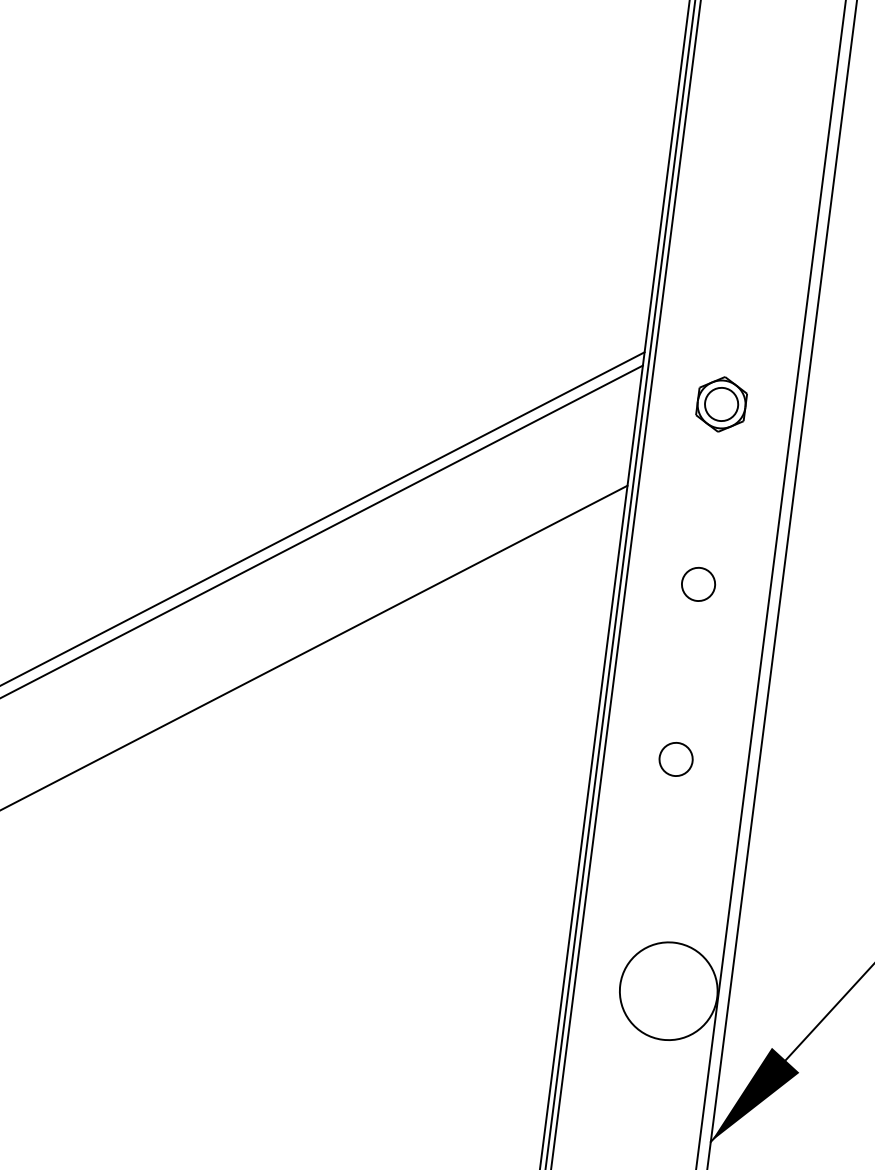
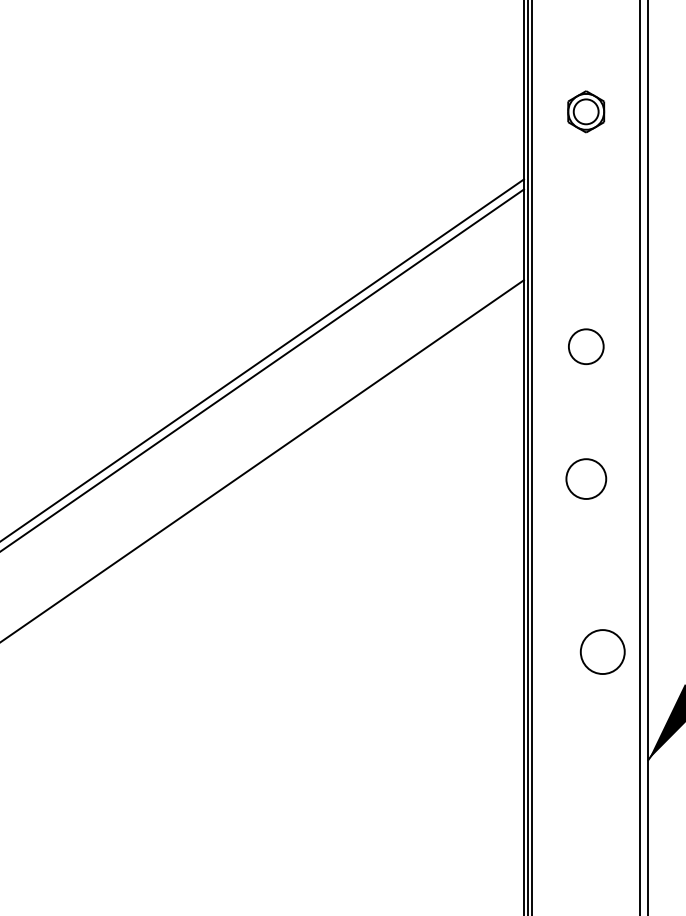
part: (722, 404) -> (586, 111), moved
circle: (697, 583) -> (585, 346), size x1.4
circle: (675, 758) -> (585, 478), size x1.6
circle: (668, 990) -> (602, 651), size x0.6

